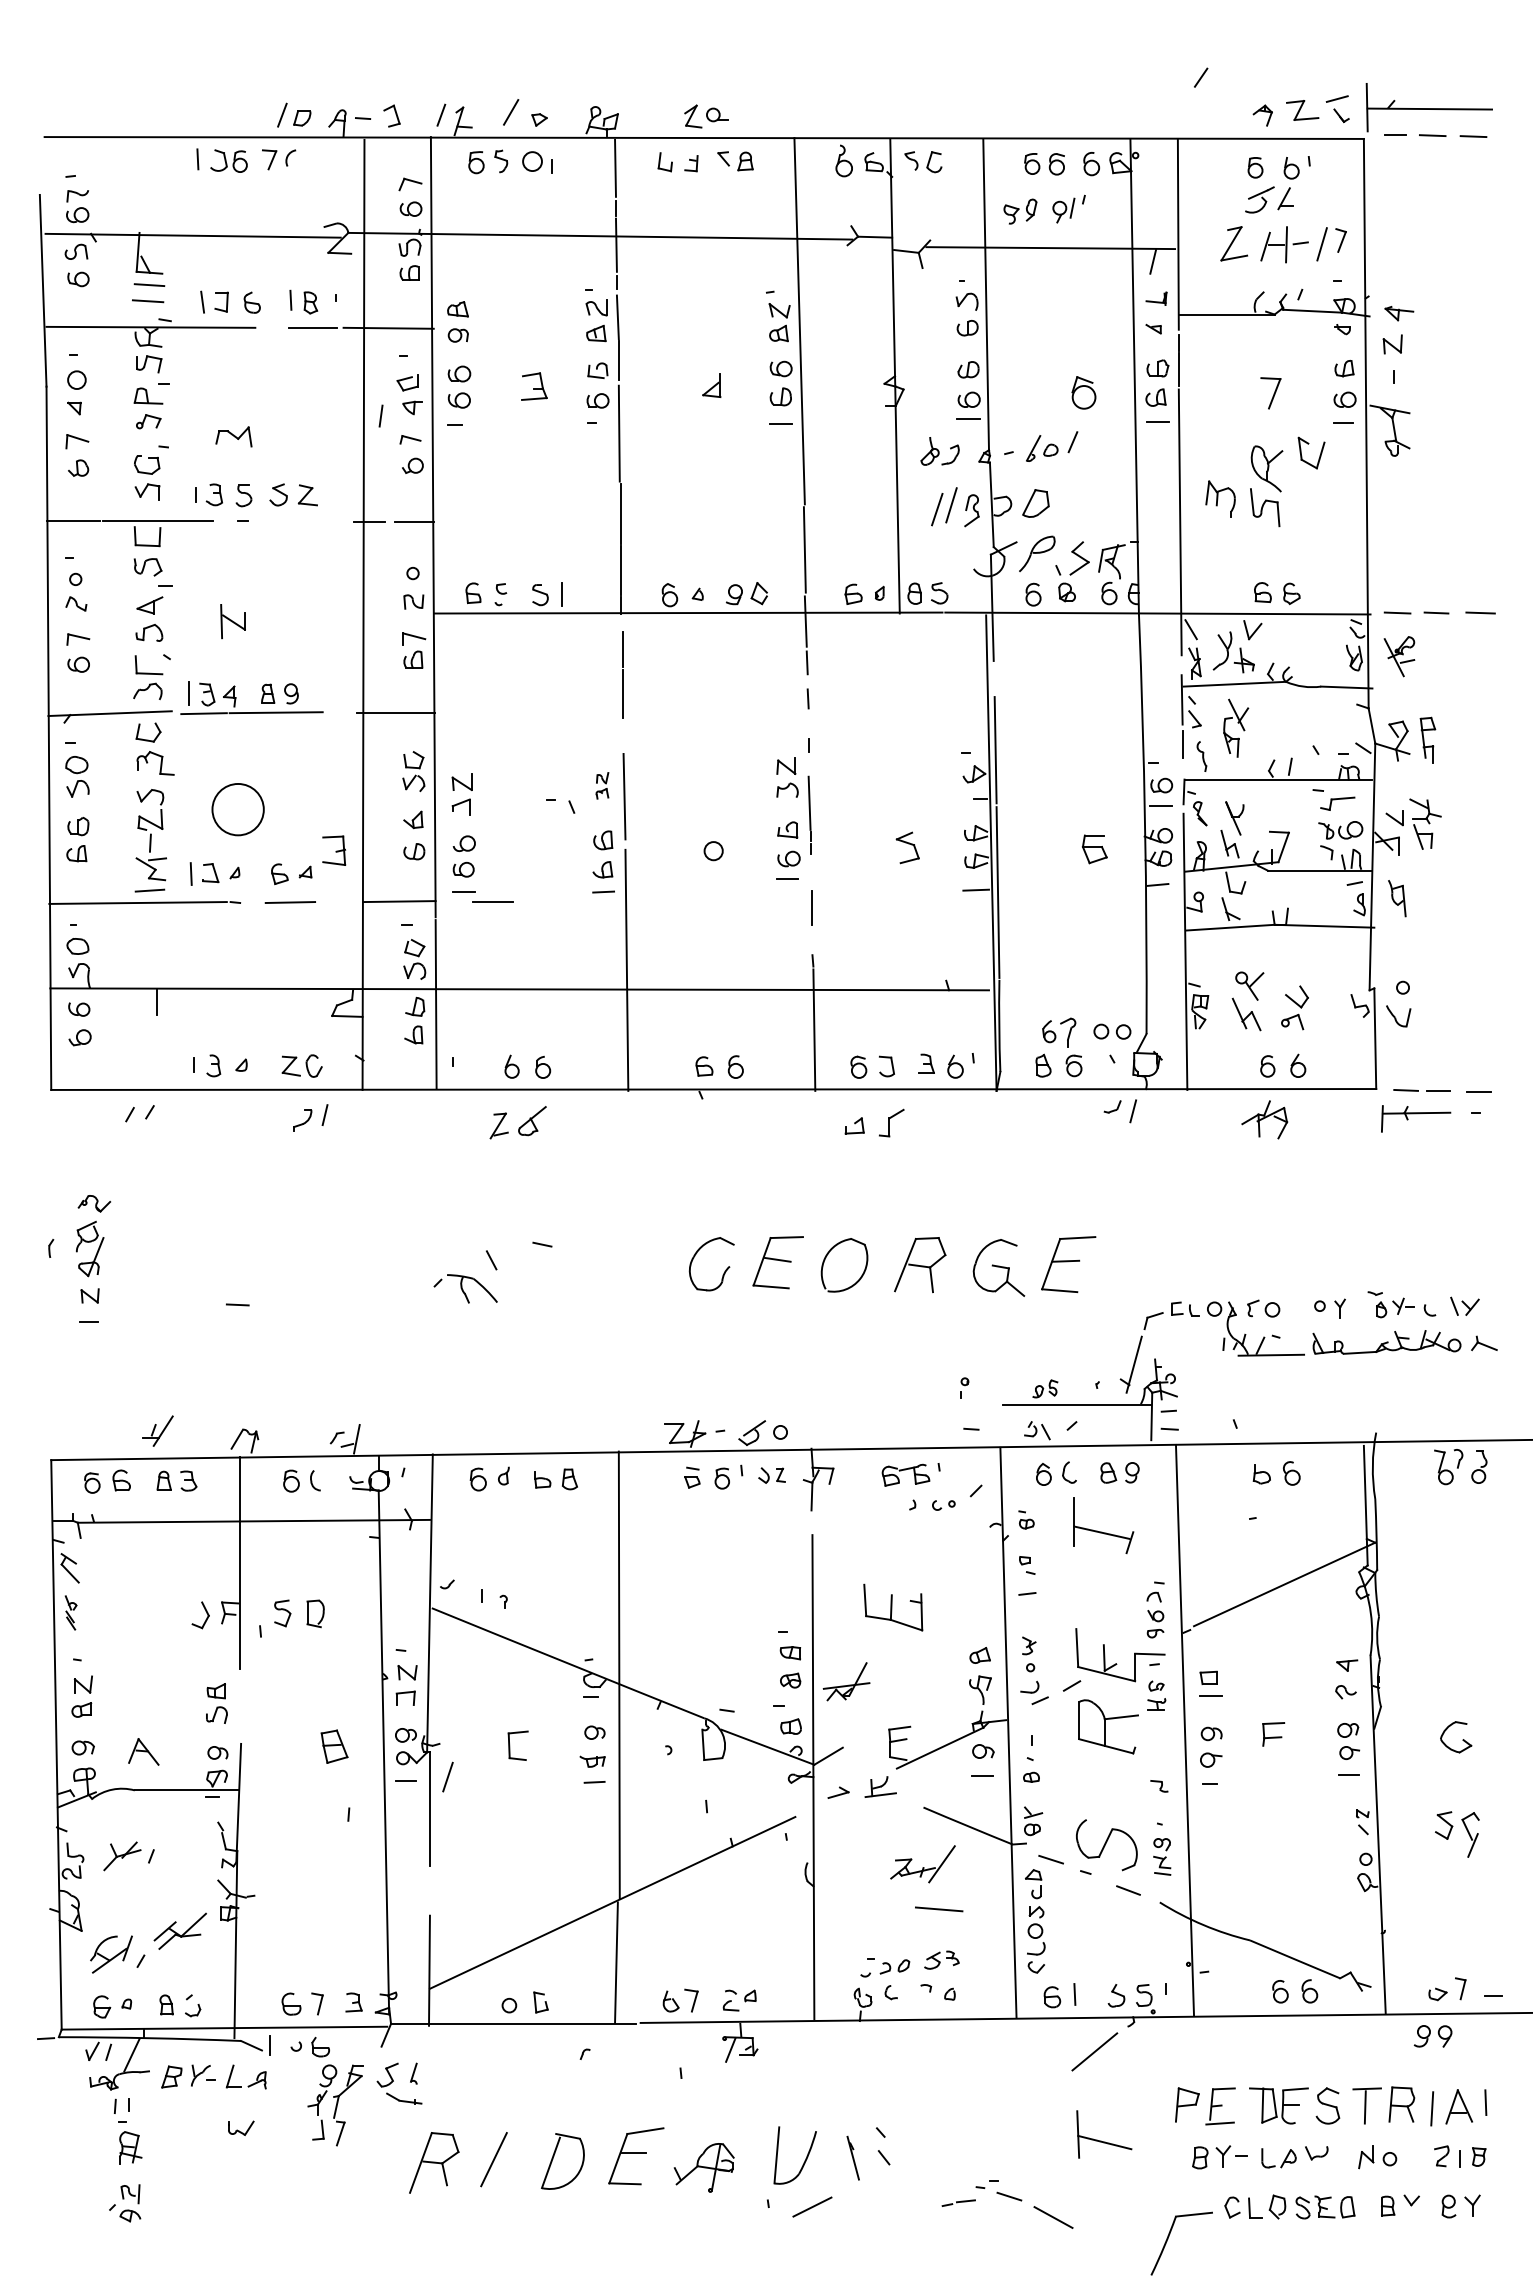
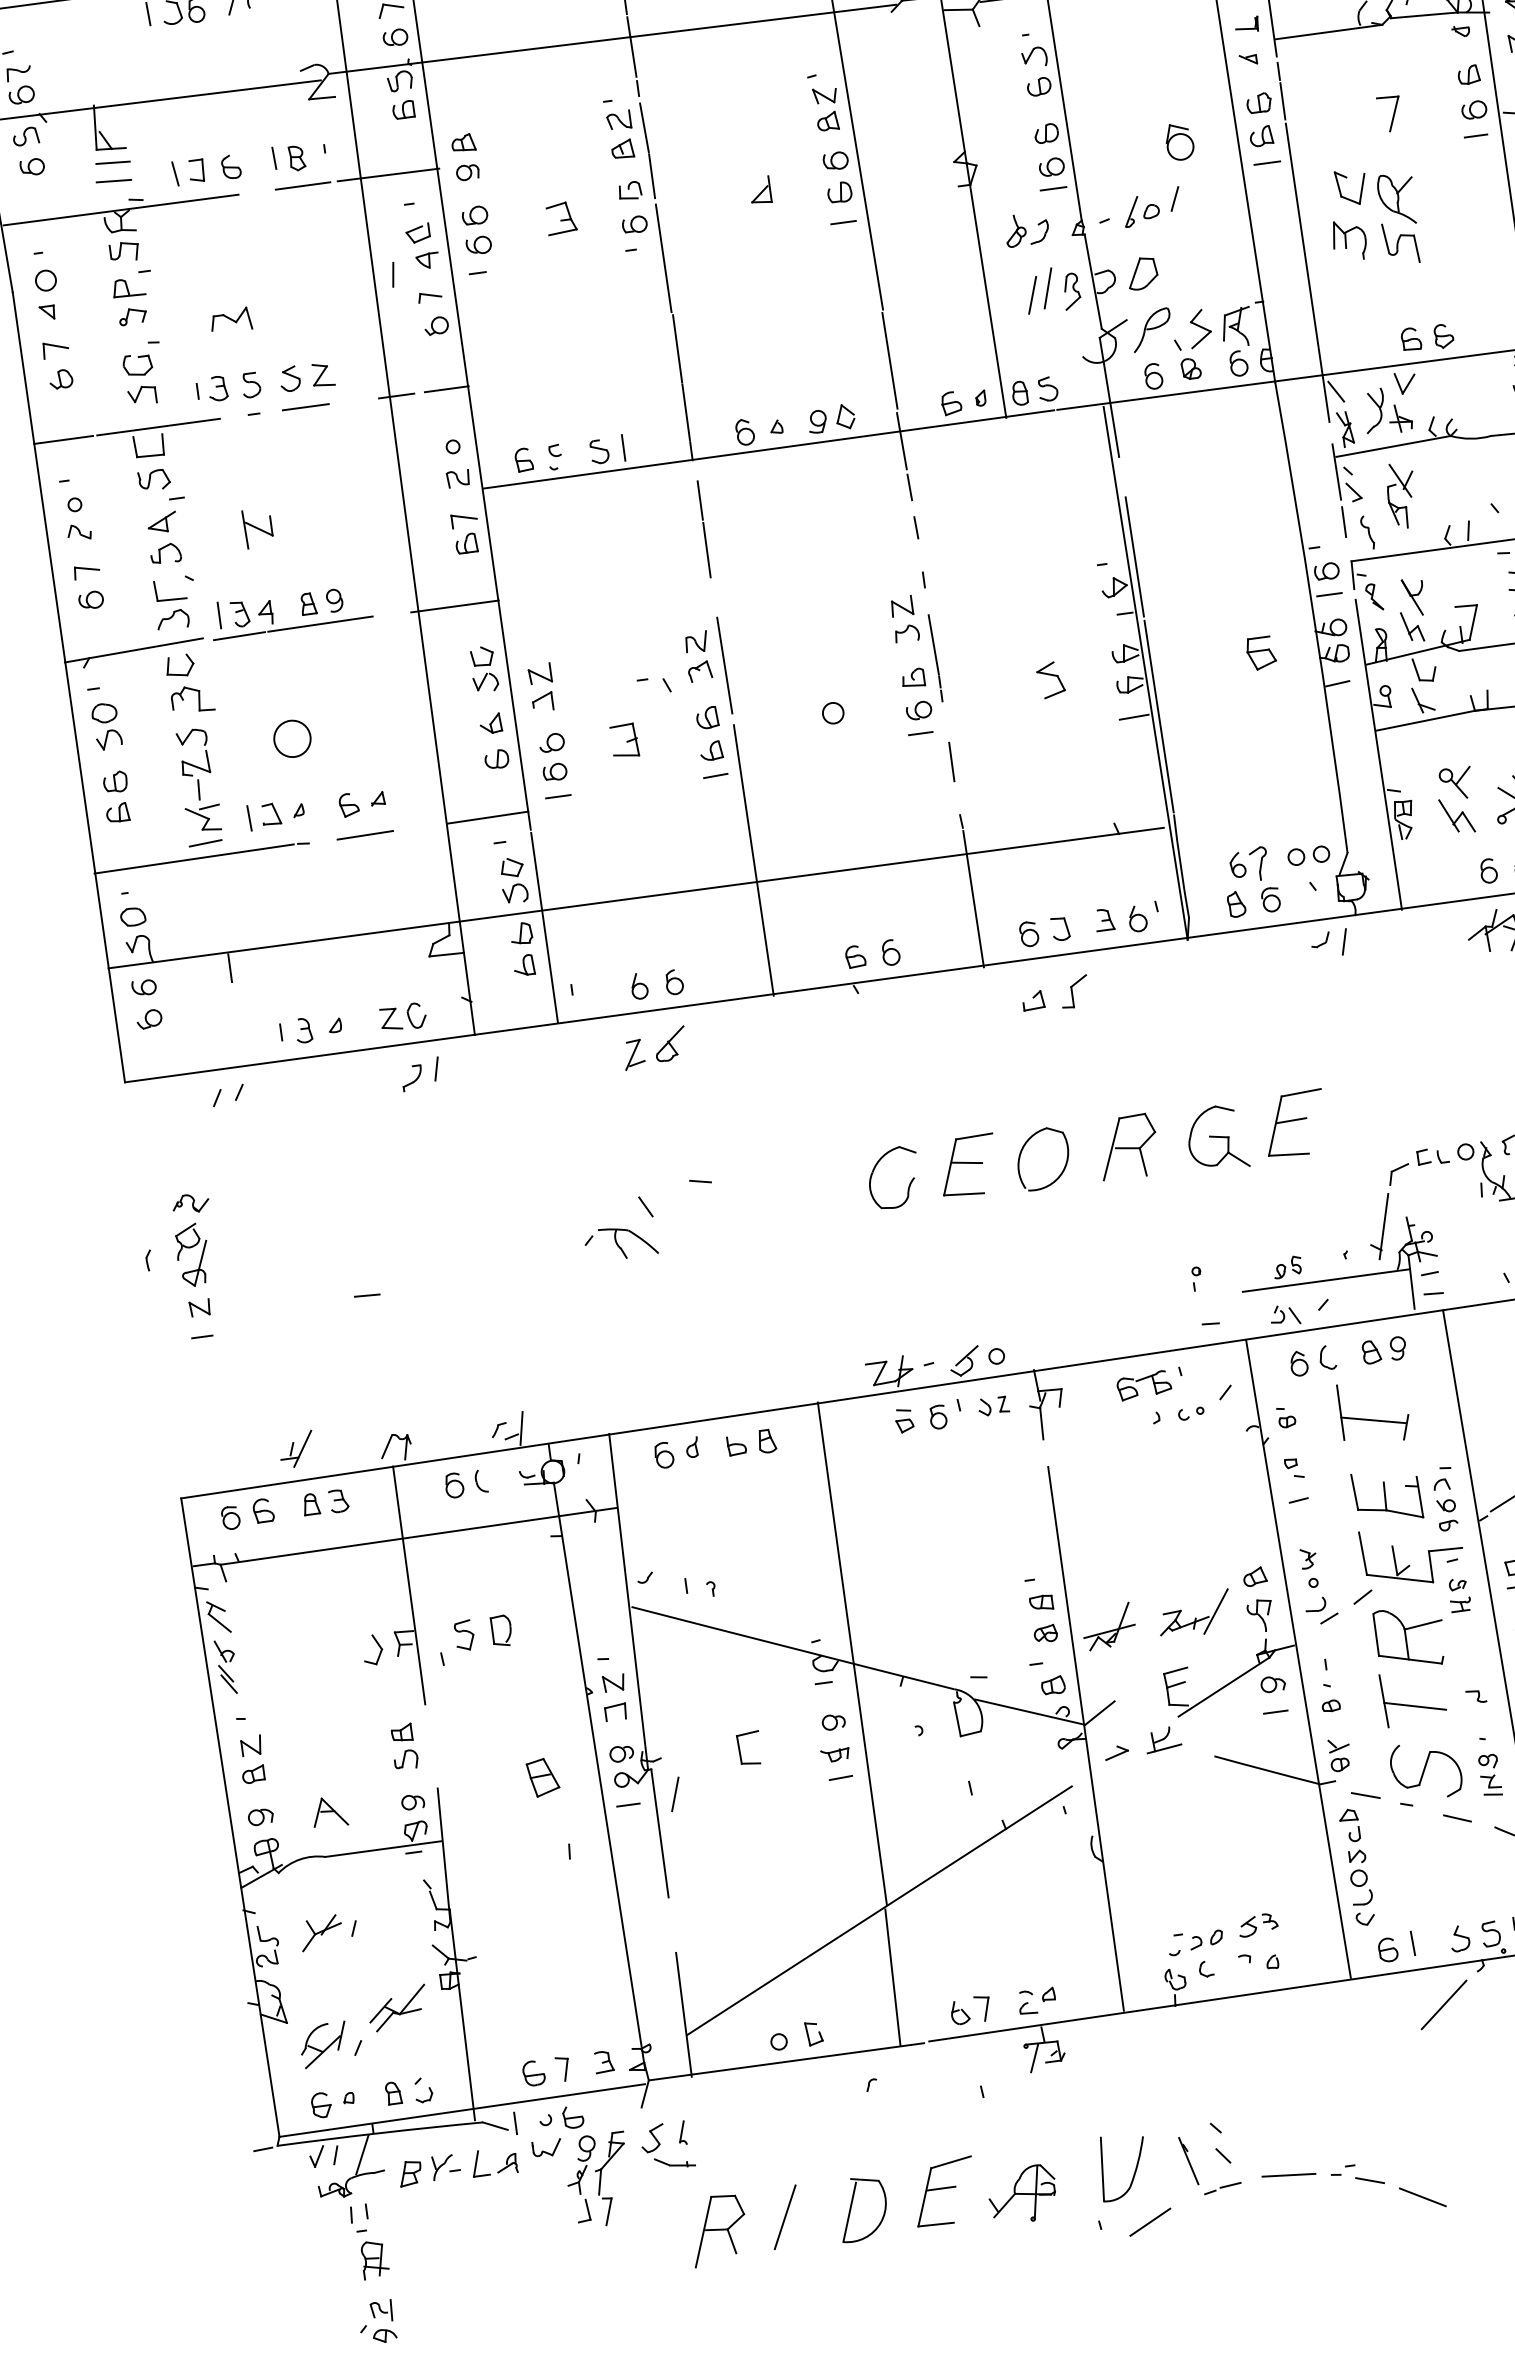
part: (1308, 444) -> (1346, 178), moved
part: (602, 785) -> (698, 656), size x1.67
circle: (238, 809) -> (292, 738), size x0.62
part: (334, 850) -> (625, 740), moved
line: (492, 901) -> (305, 406), moved
part: (893, 1607) -> (1387, 1495), moved
part: (70, 1612) -> (226, 1666), size x1.43
part: (922, 1864) -> (1194, 1614), moved
line: (939, 1909) -> (1289, 2175), moved
part: (241, 2127) -> (547, 2147), moved
part: (1101, 2140) -> (1411, 1704), moved
part: (958, 2202) -> (1222, 2187), moved

